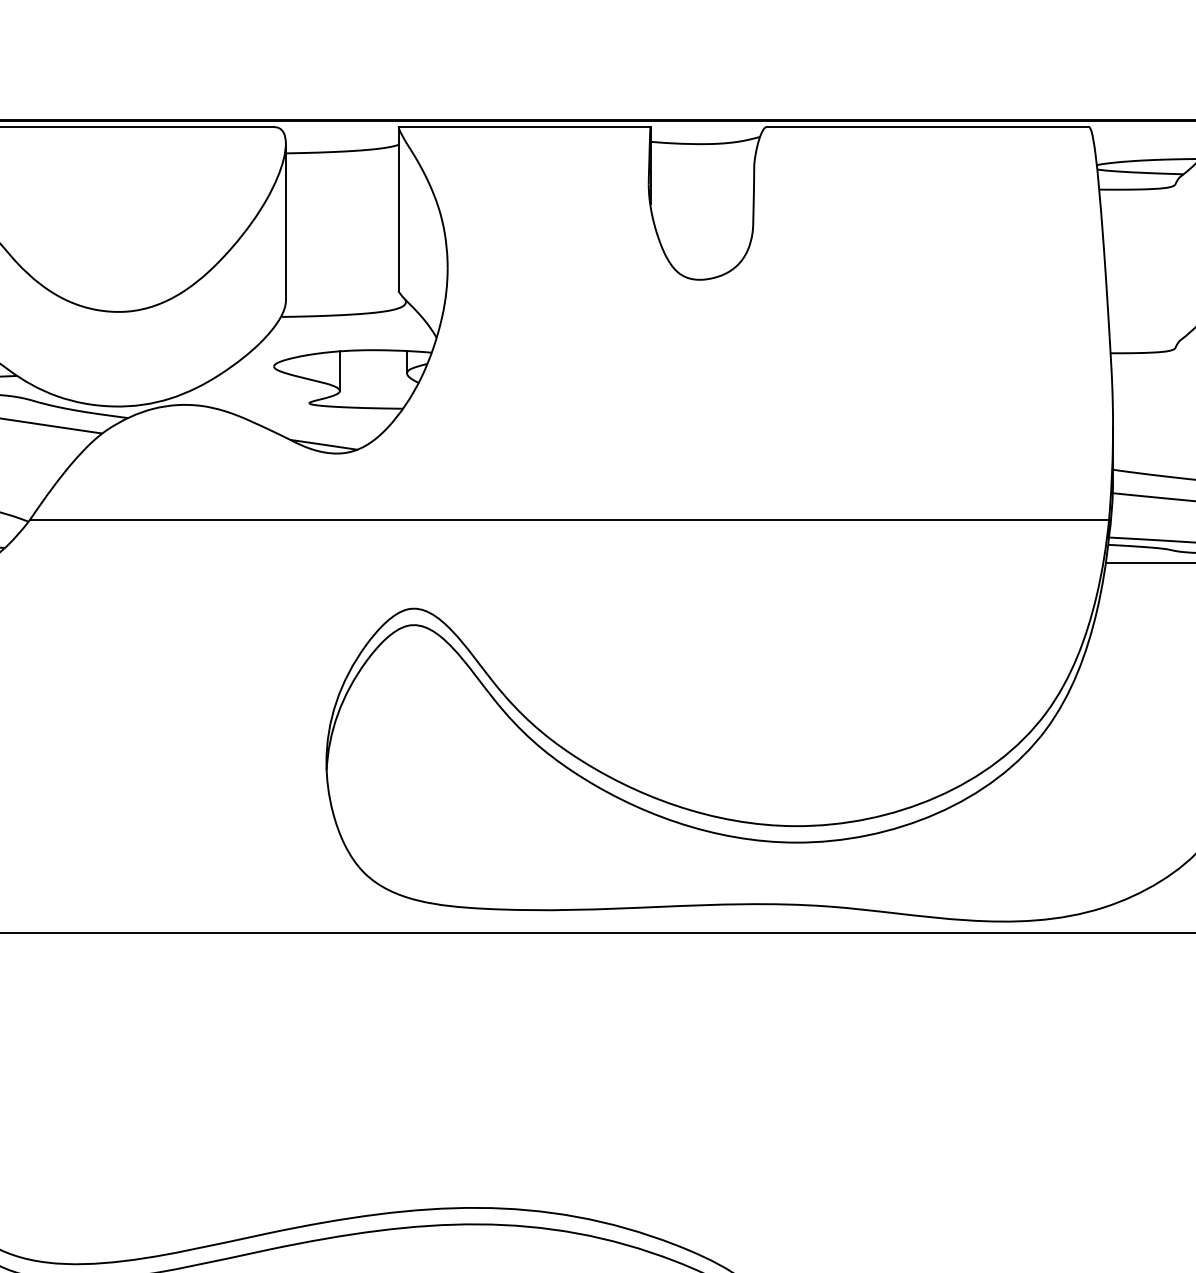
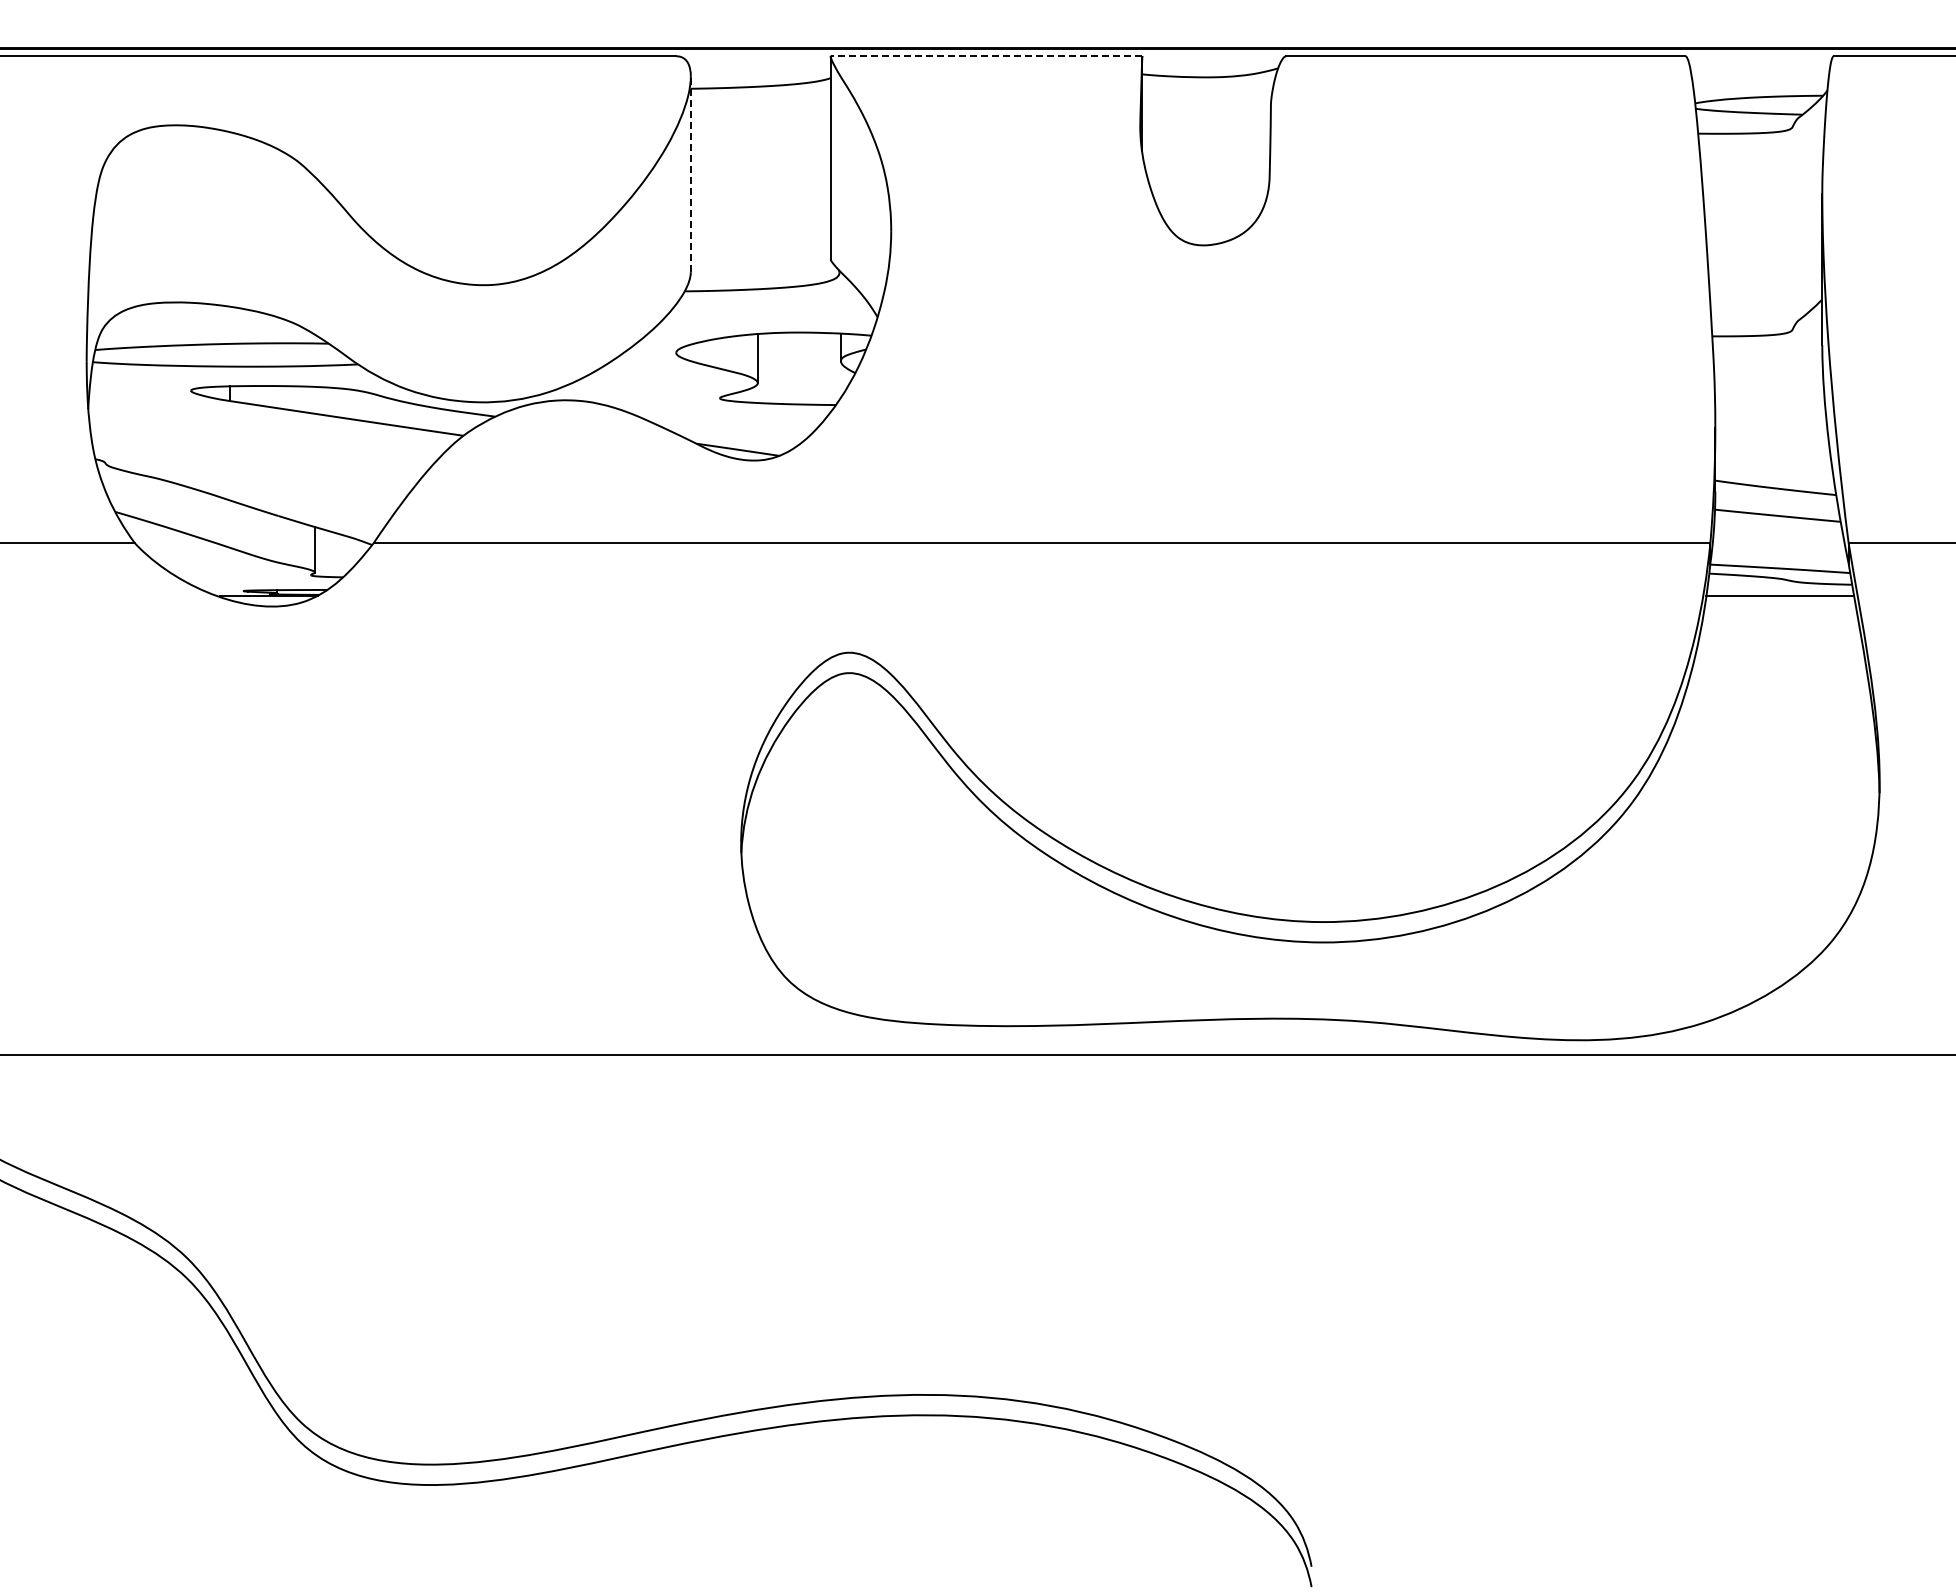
line: (524, 127) -> (986, 56), solid -> dashed
line: (285, 222) -> (690, 174), solid -> dashed

